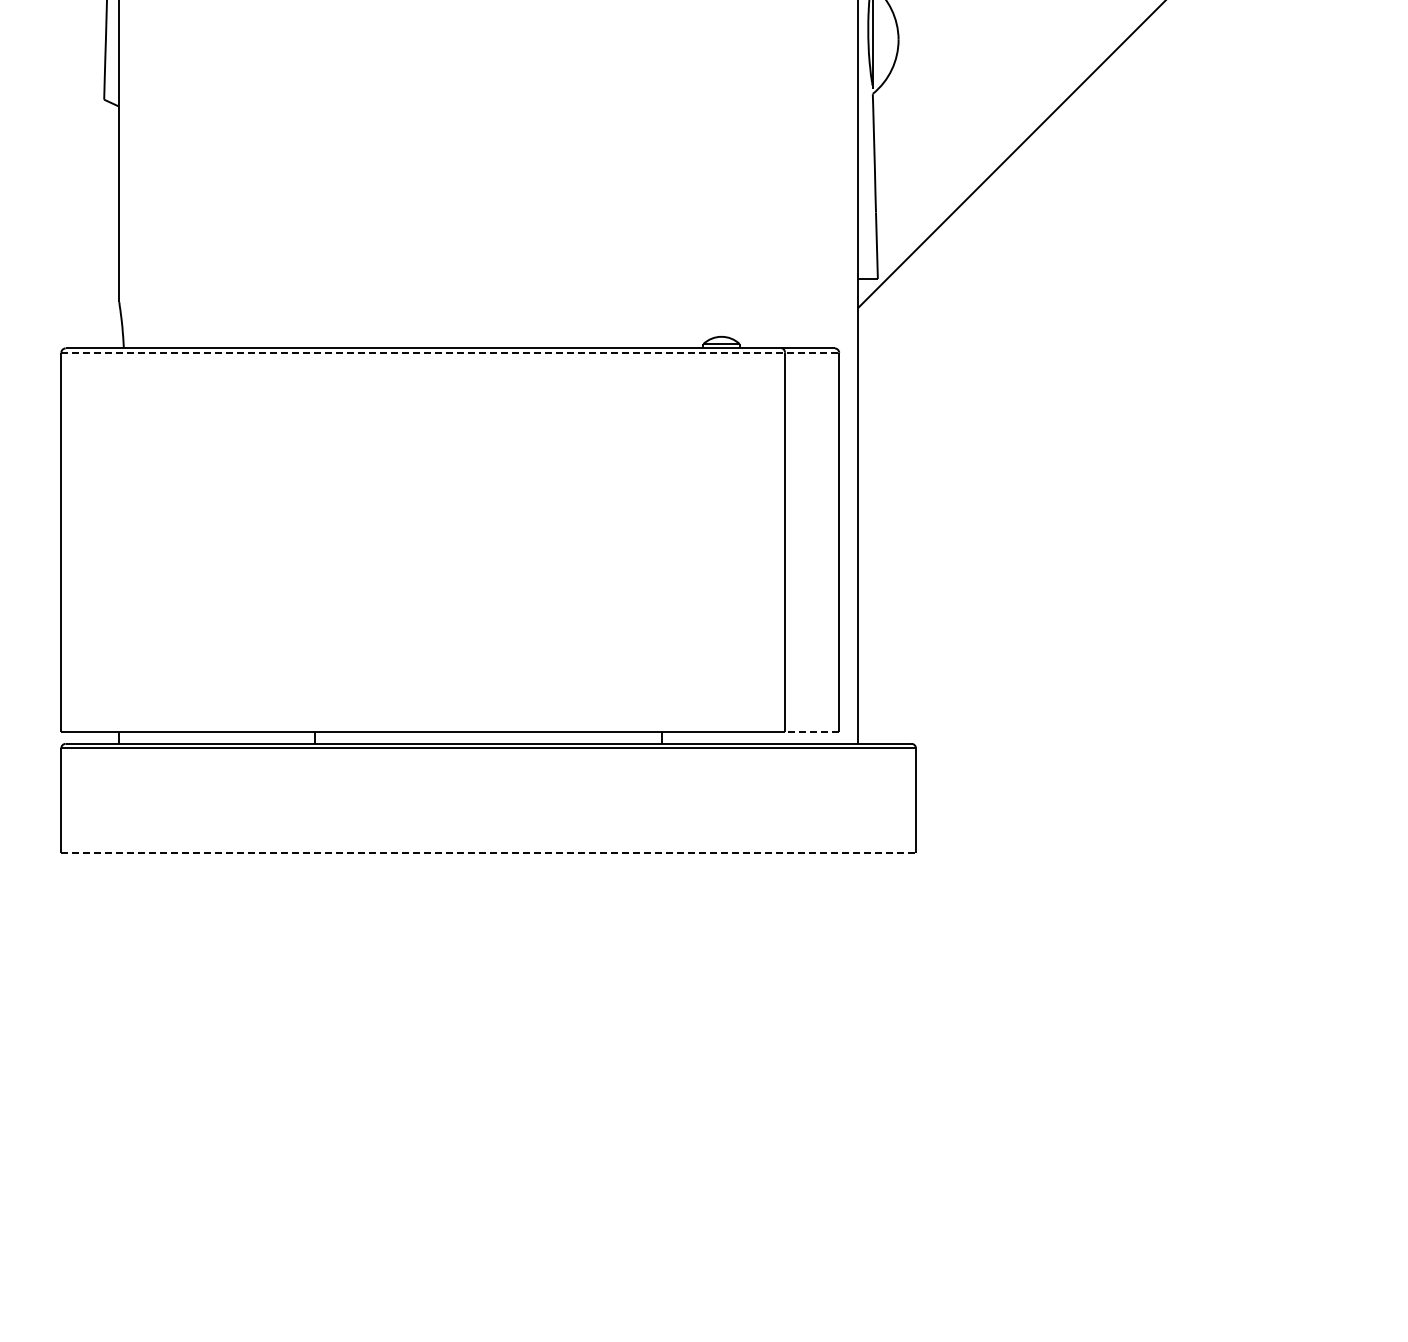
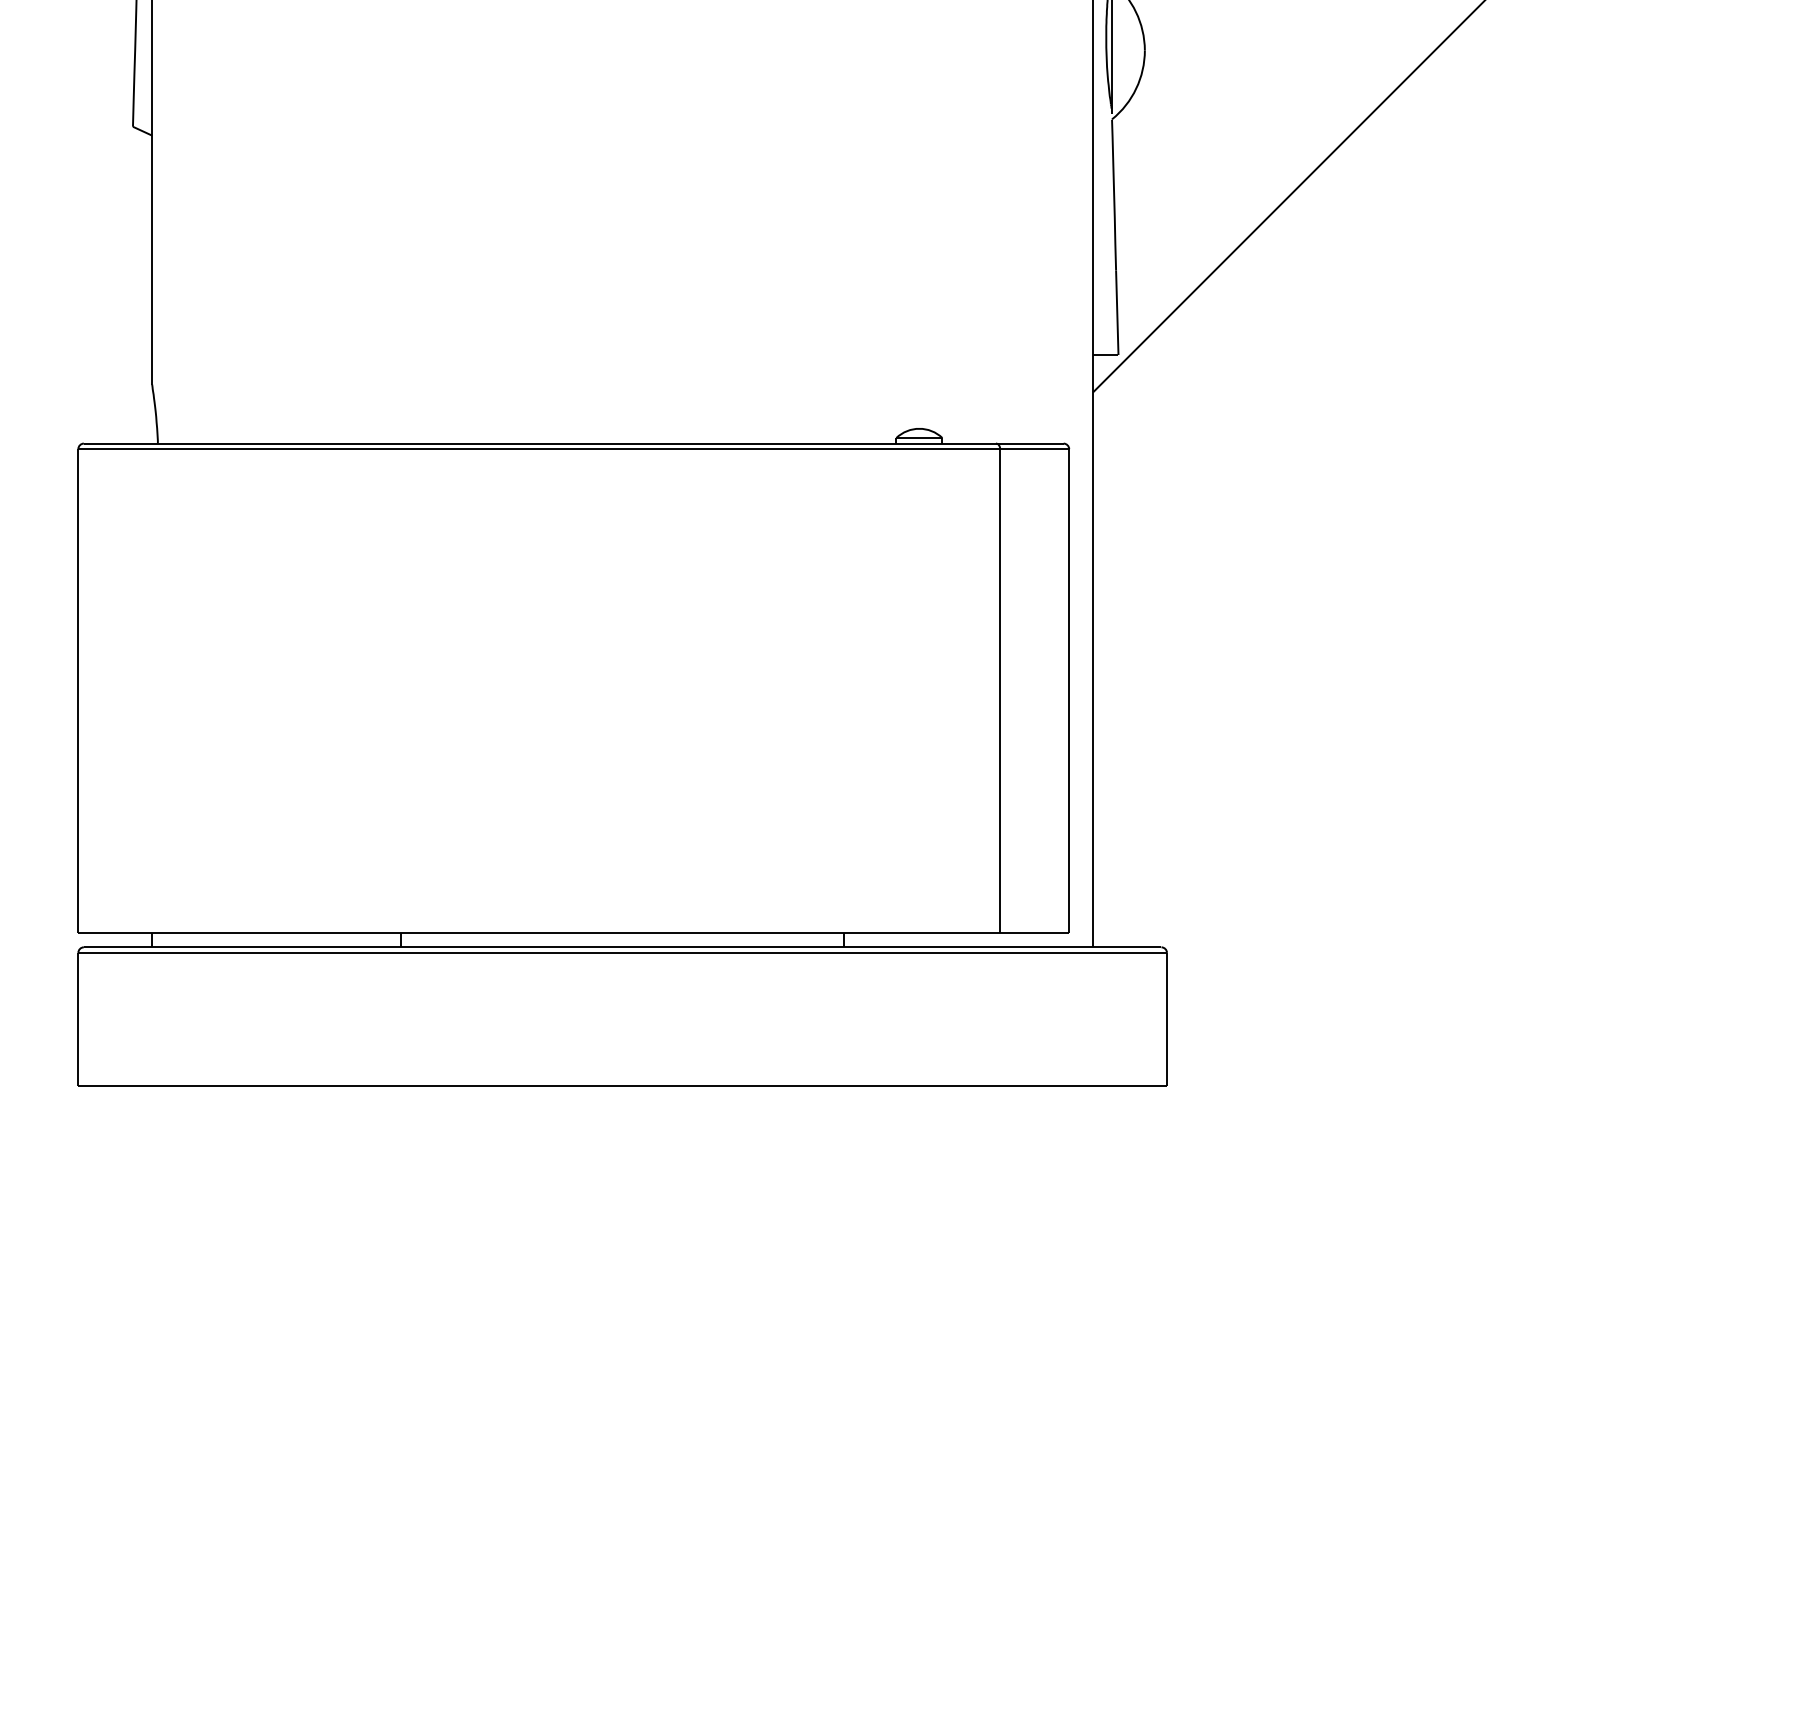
line: (450, 352) -> (574, 448), dashed -> solid
line: (811, 732) -> (1033, 932), dashed -> solid
line: (489, 852) -> (623, 1085), dashed -> solid

